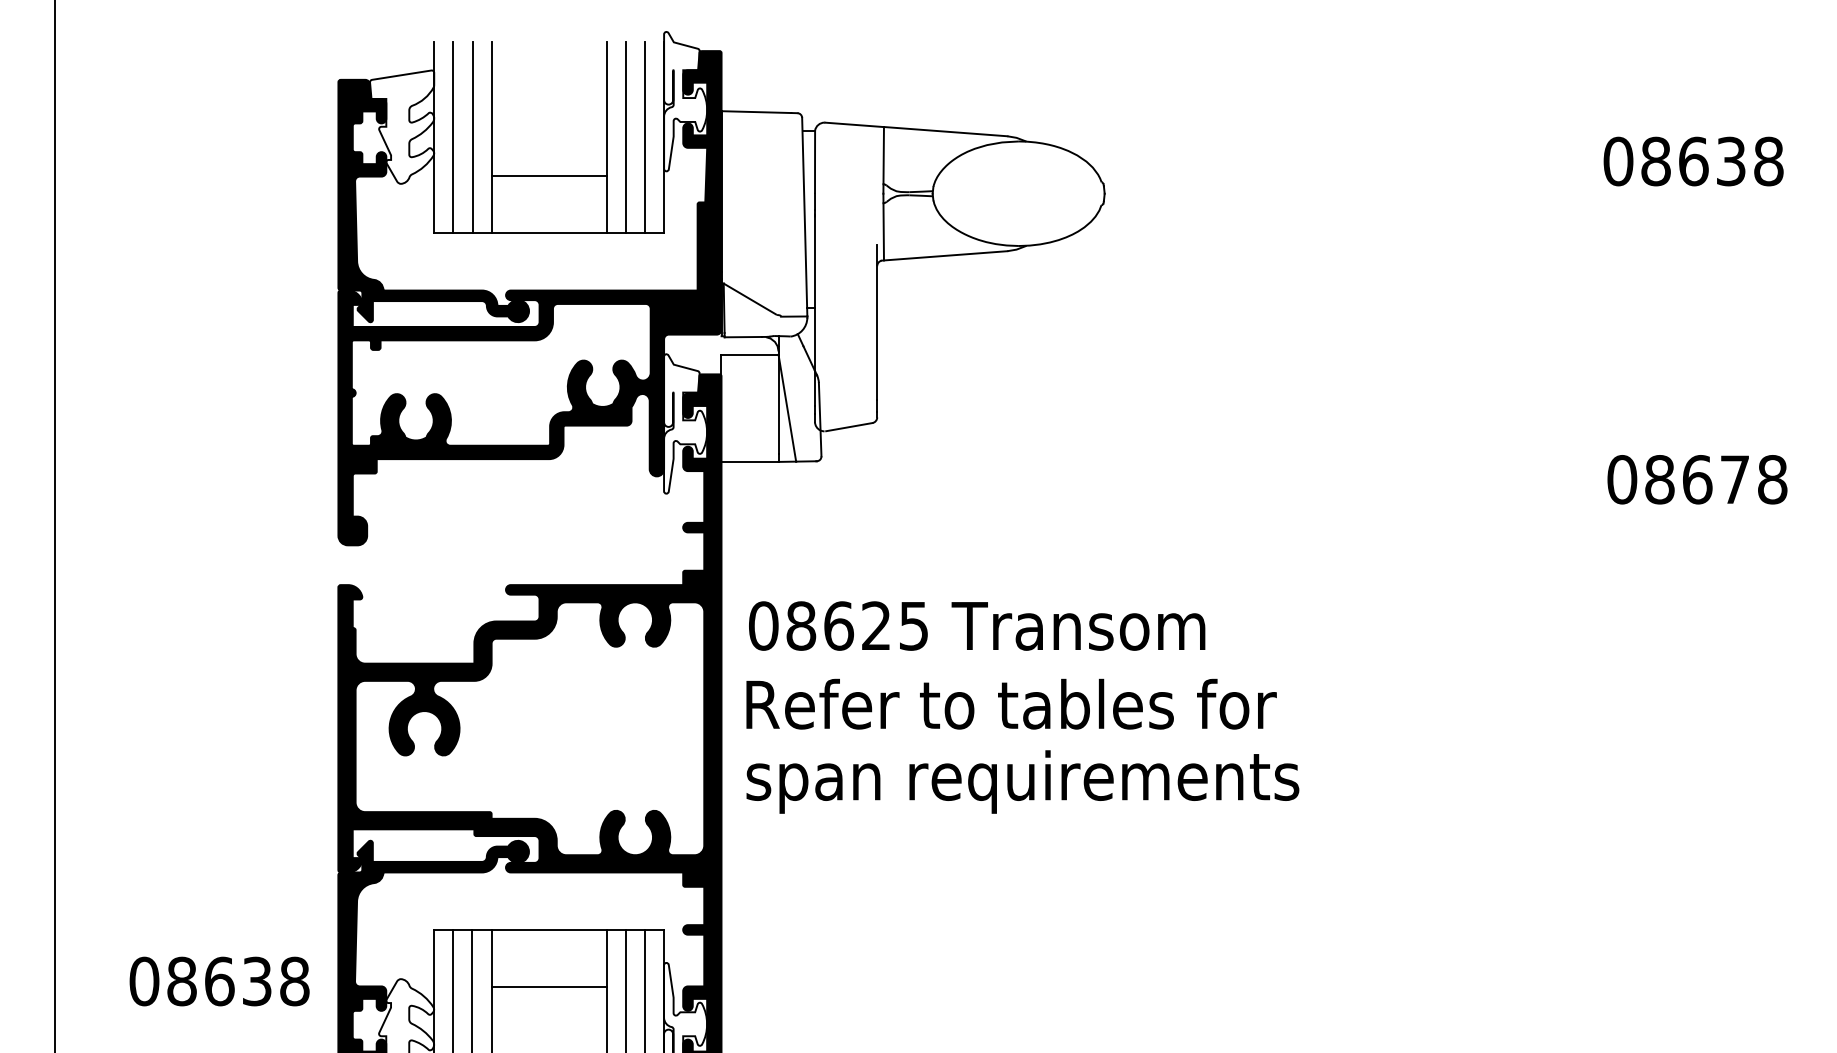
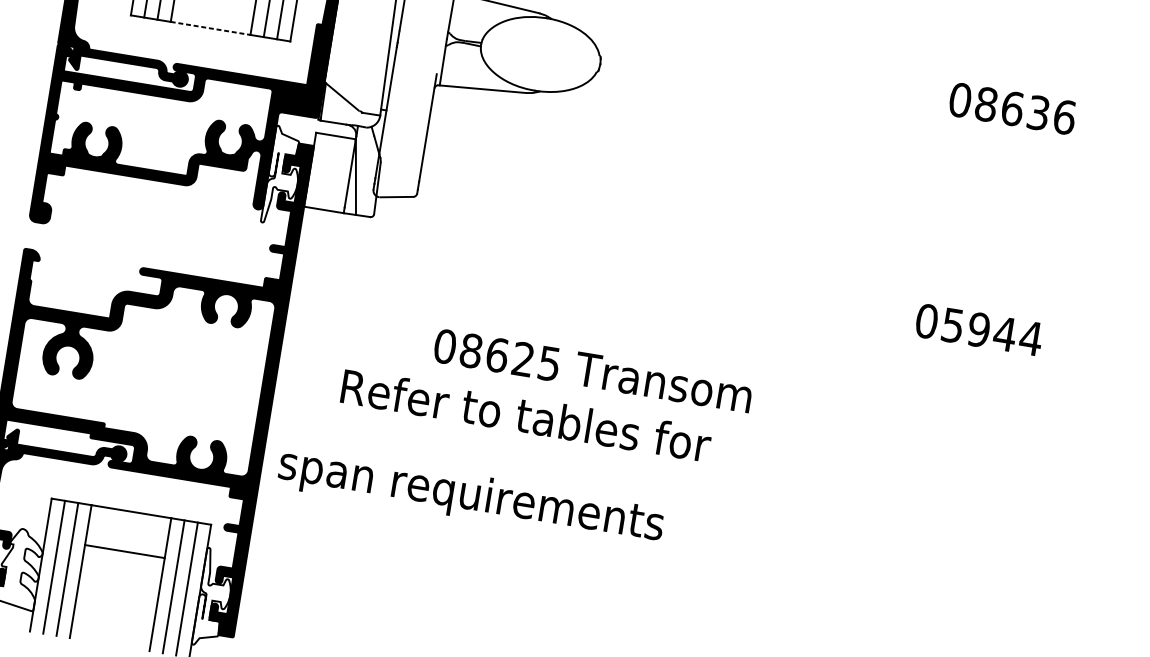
text: (1768, 161) -> (1064, 117), 08638 -> 08636
line: (549, 233) -> (210, 28), solid -> dashed
text: (1716, 479) -> (992, 331), 08678 -> 05944
text: (977, 625) -> (593, 370), moved
text: (1011, 703) -> (526, 415), moved
text: (1022, 781) -> (471, 496), moved

